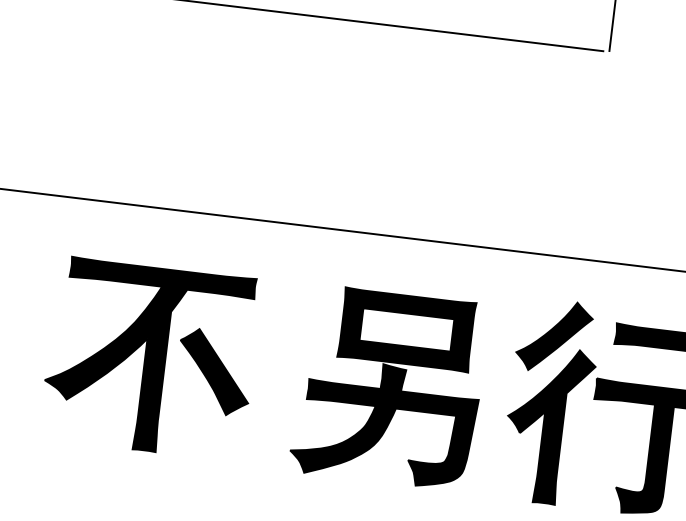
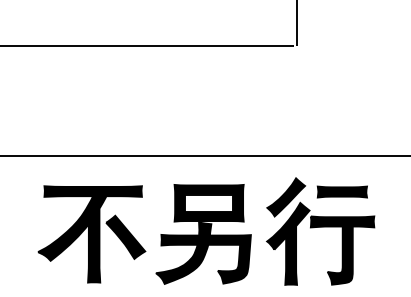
part: (150, 358) -> (91, 234), moved

